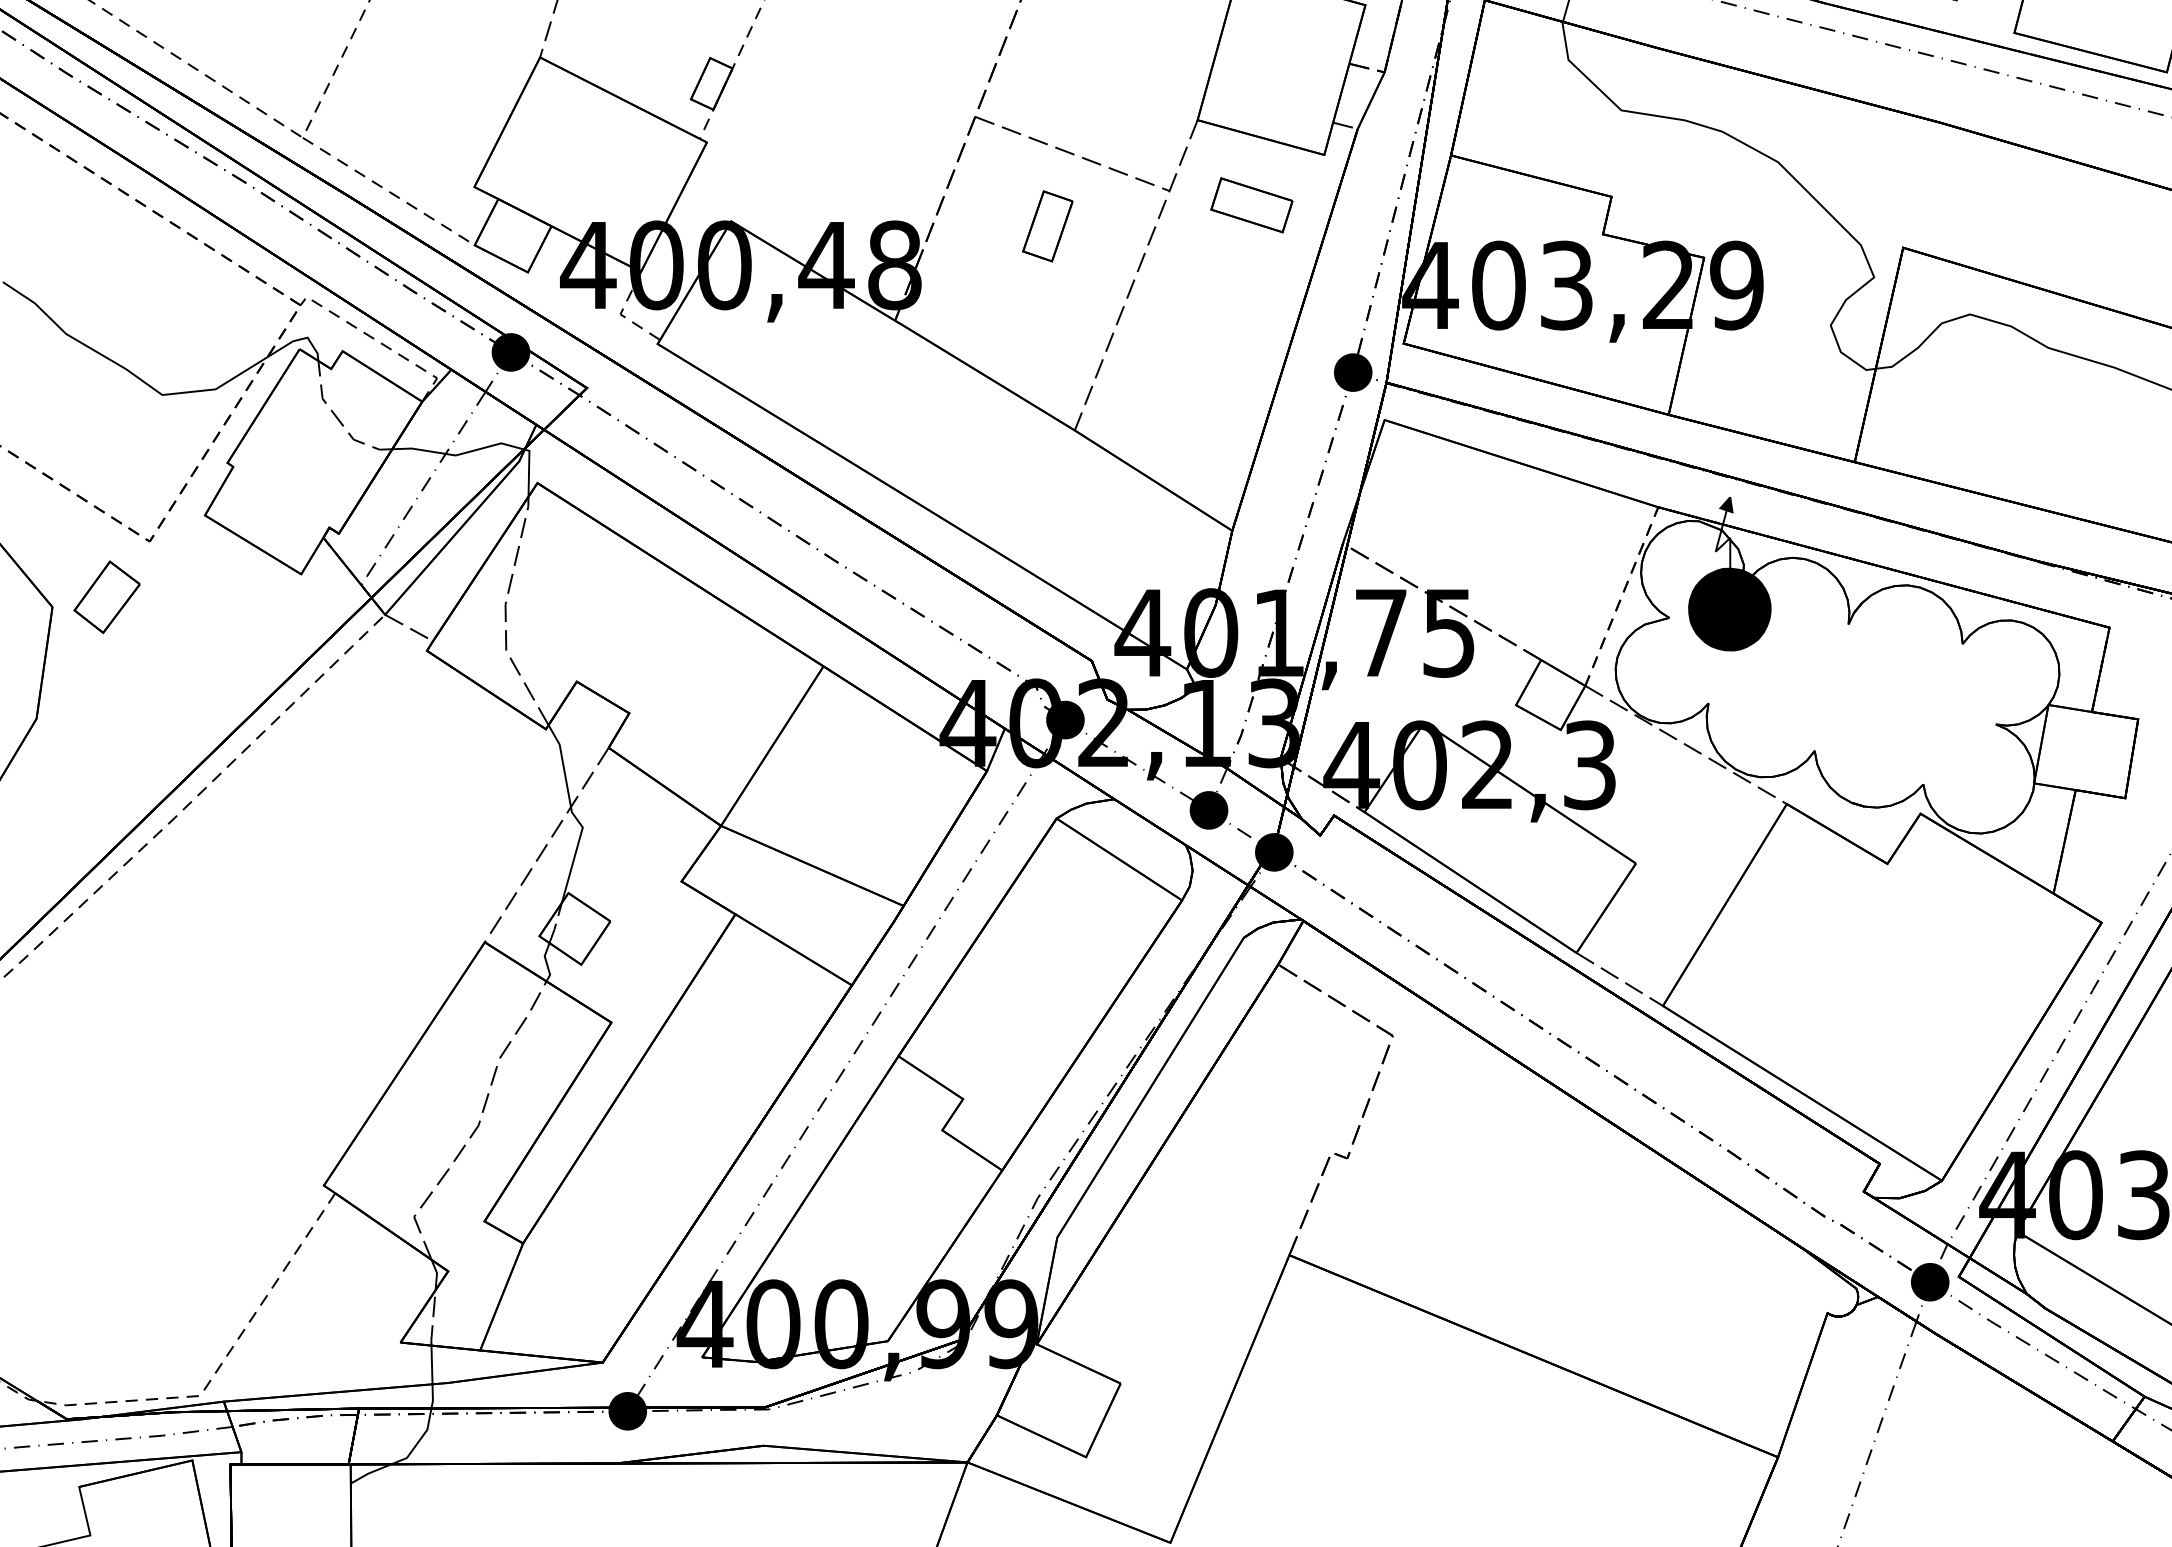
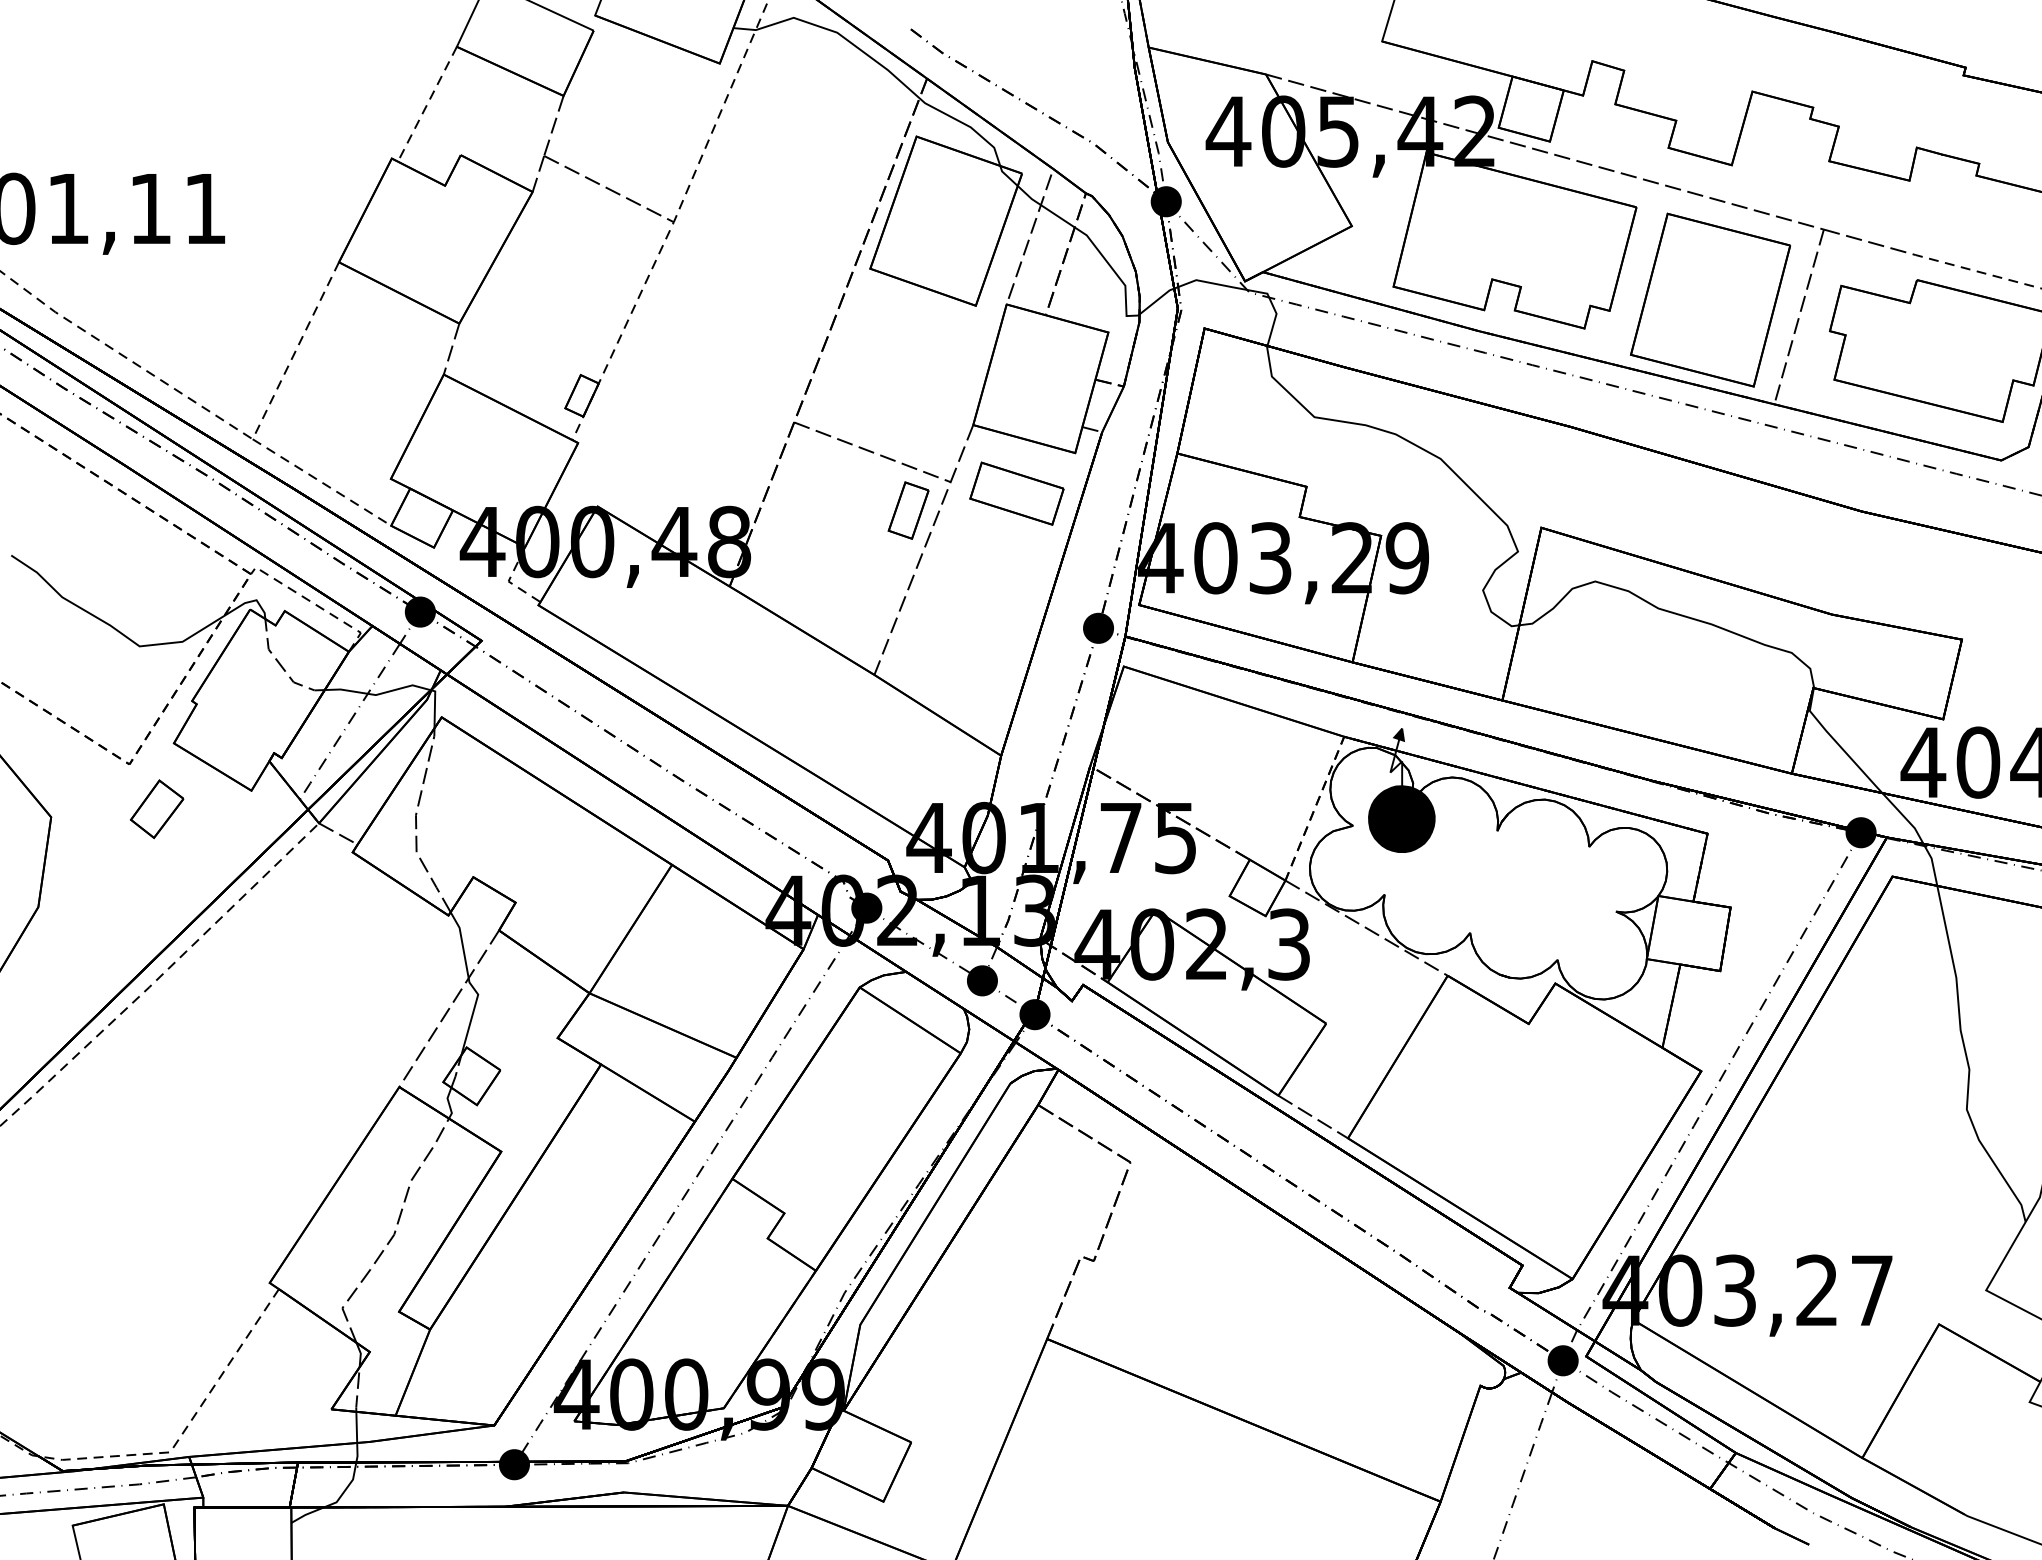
part: (1251, 205) -> (1016, 493), size x1.43
part: (1047, 226) -> (908, 510), moved
part: (107, 597) -> (157, 809), moved

